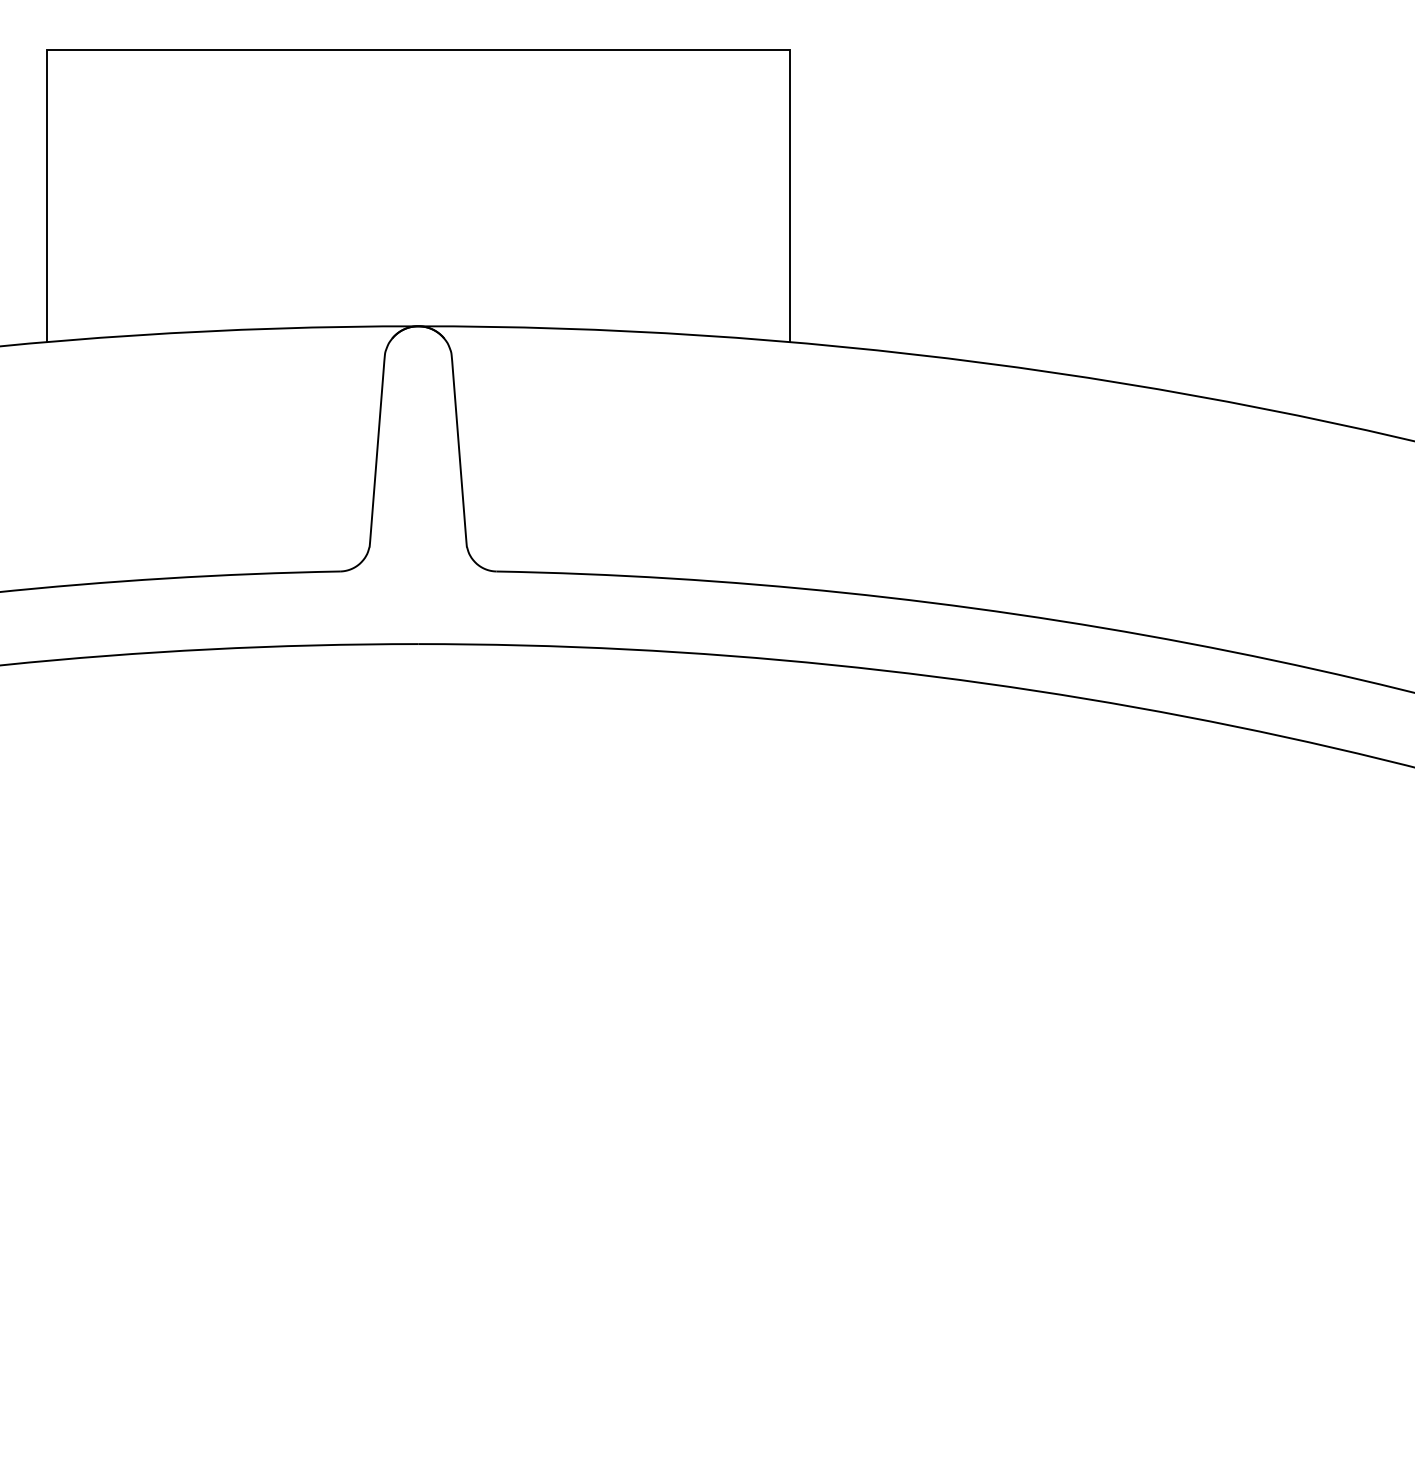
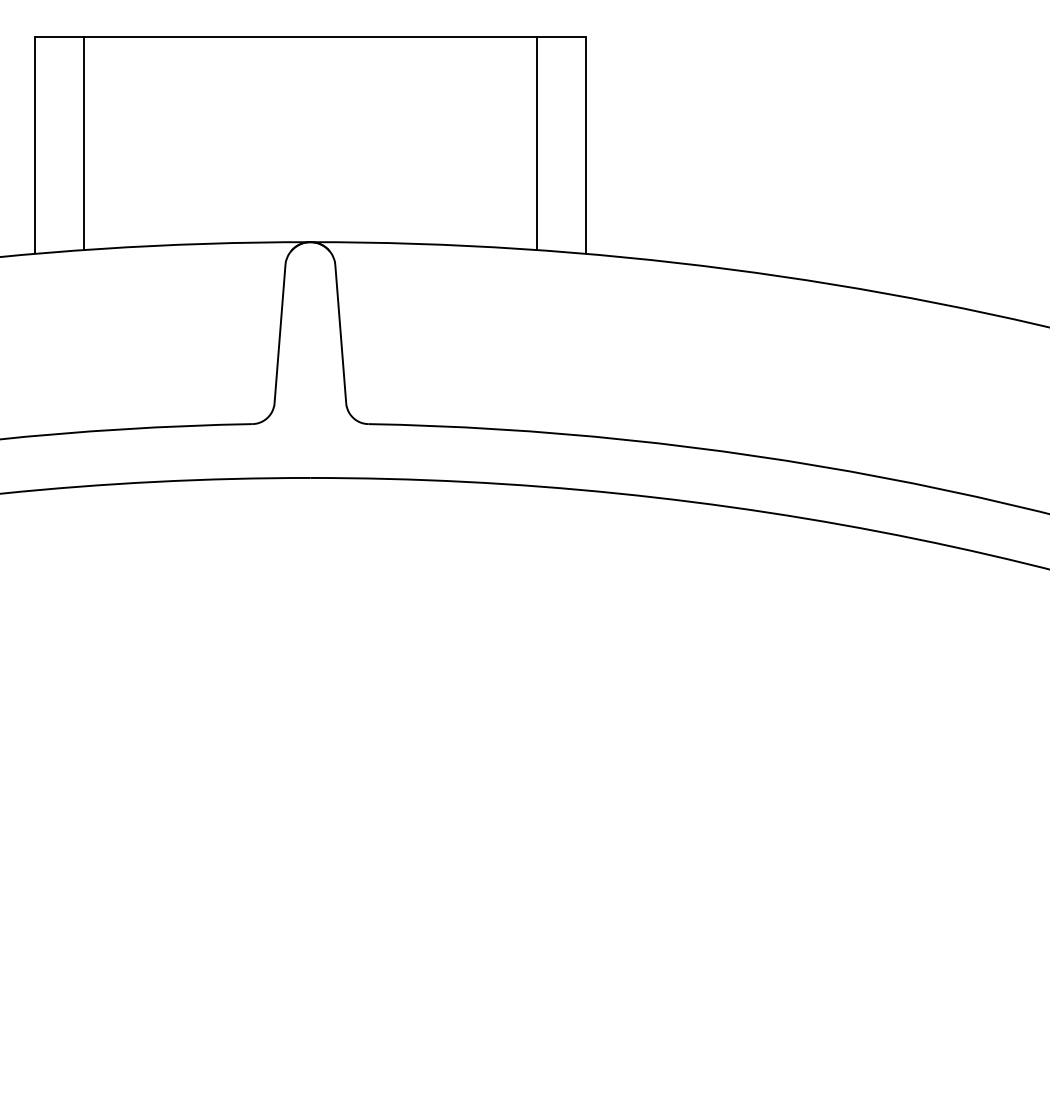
line: (112, 193) -> (83, 143), added
line: (723, 193) -> (536, 143), added

